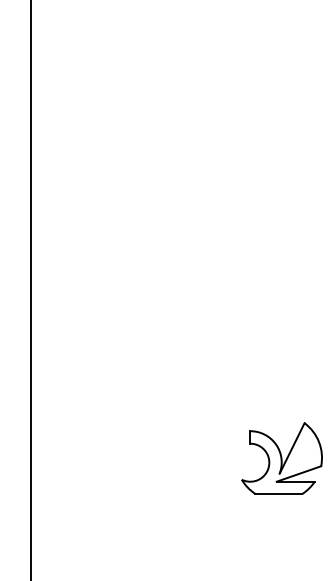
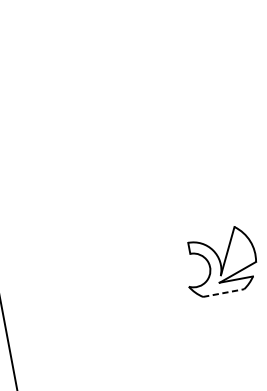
line: (279, 493) -> (224, 292), solid -> dashed

